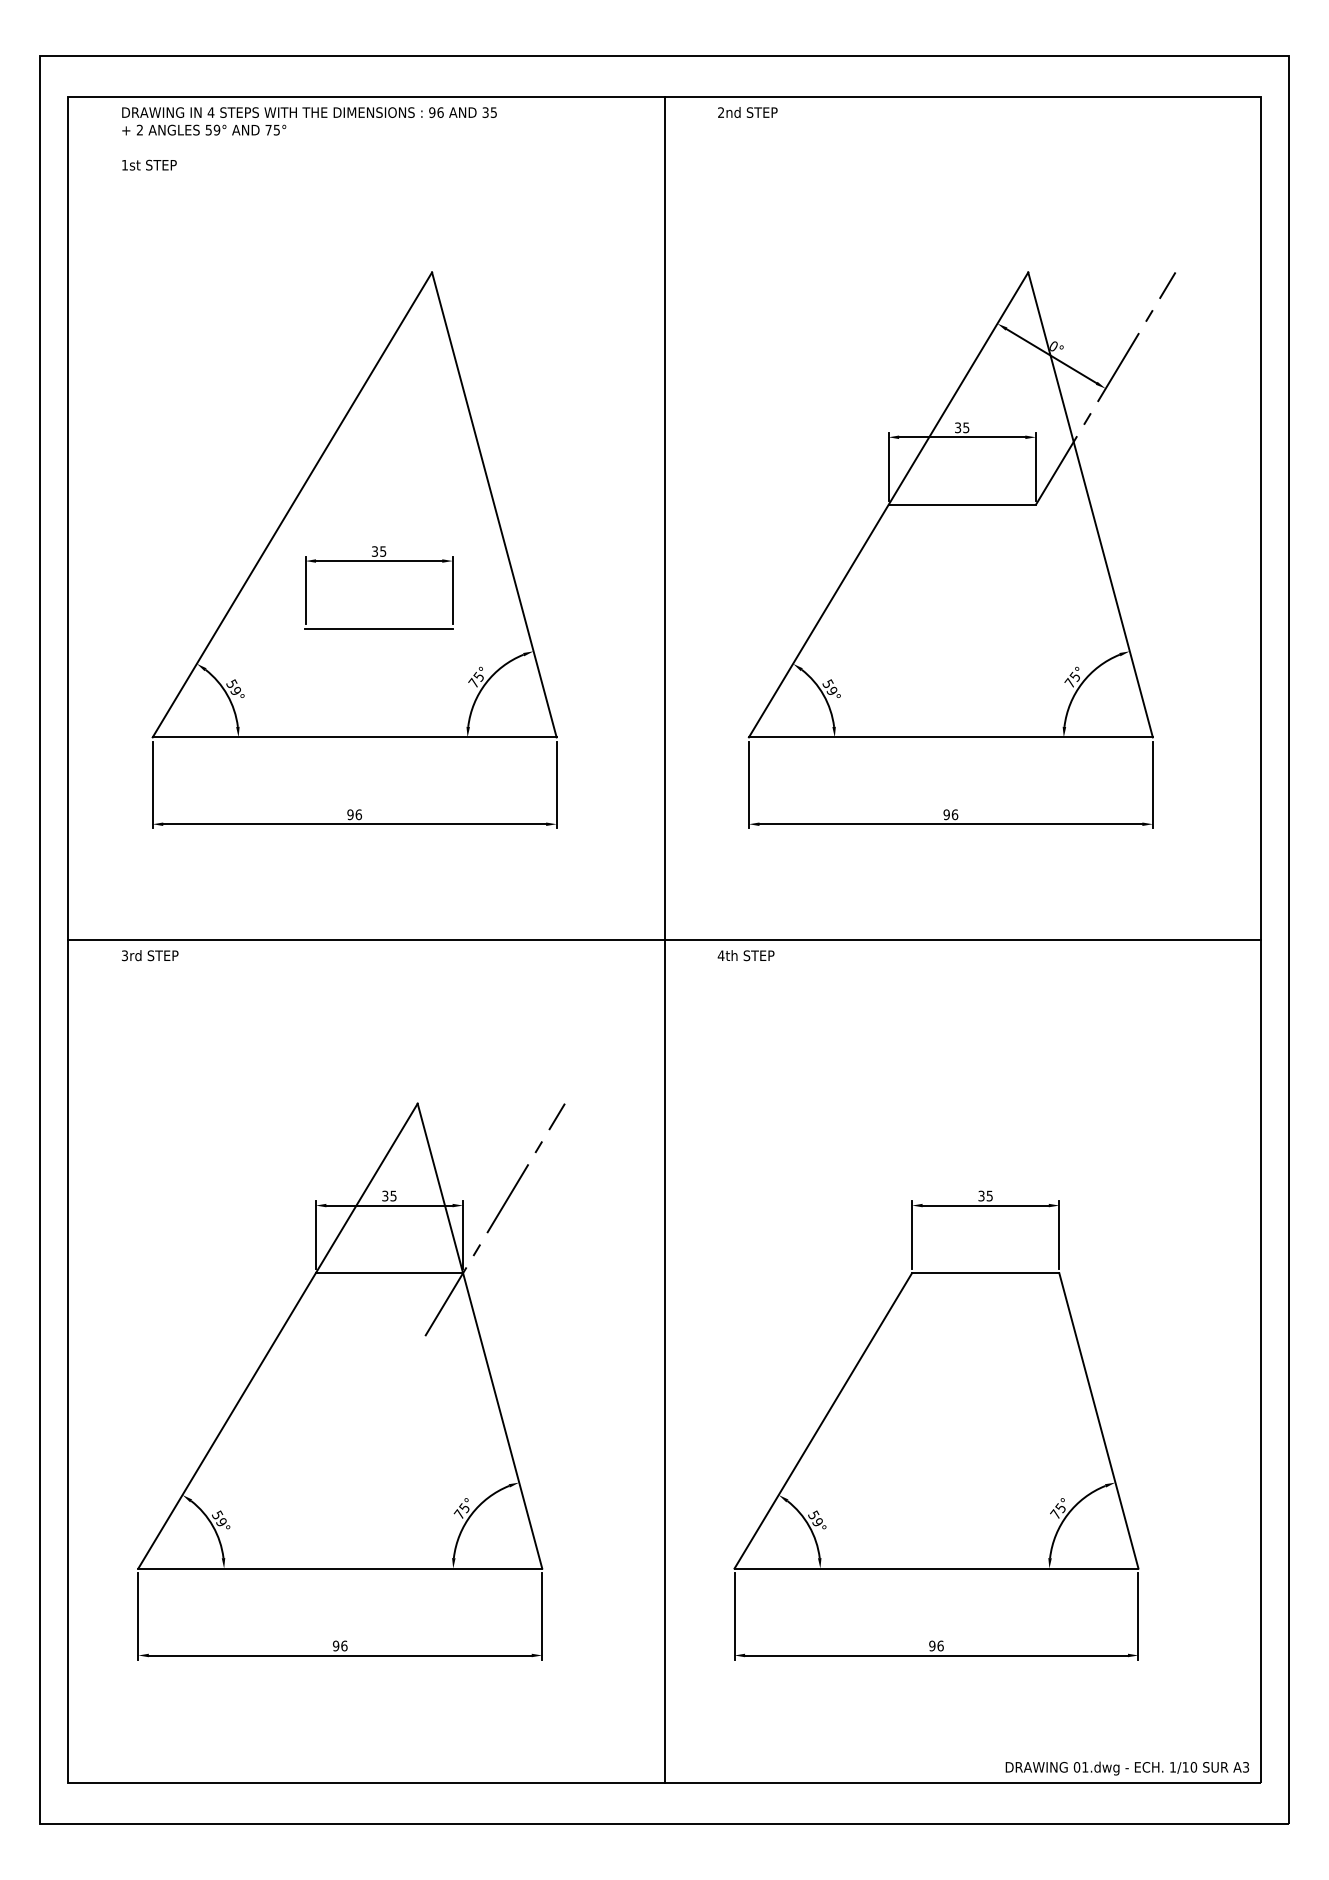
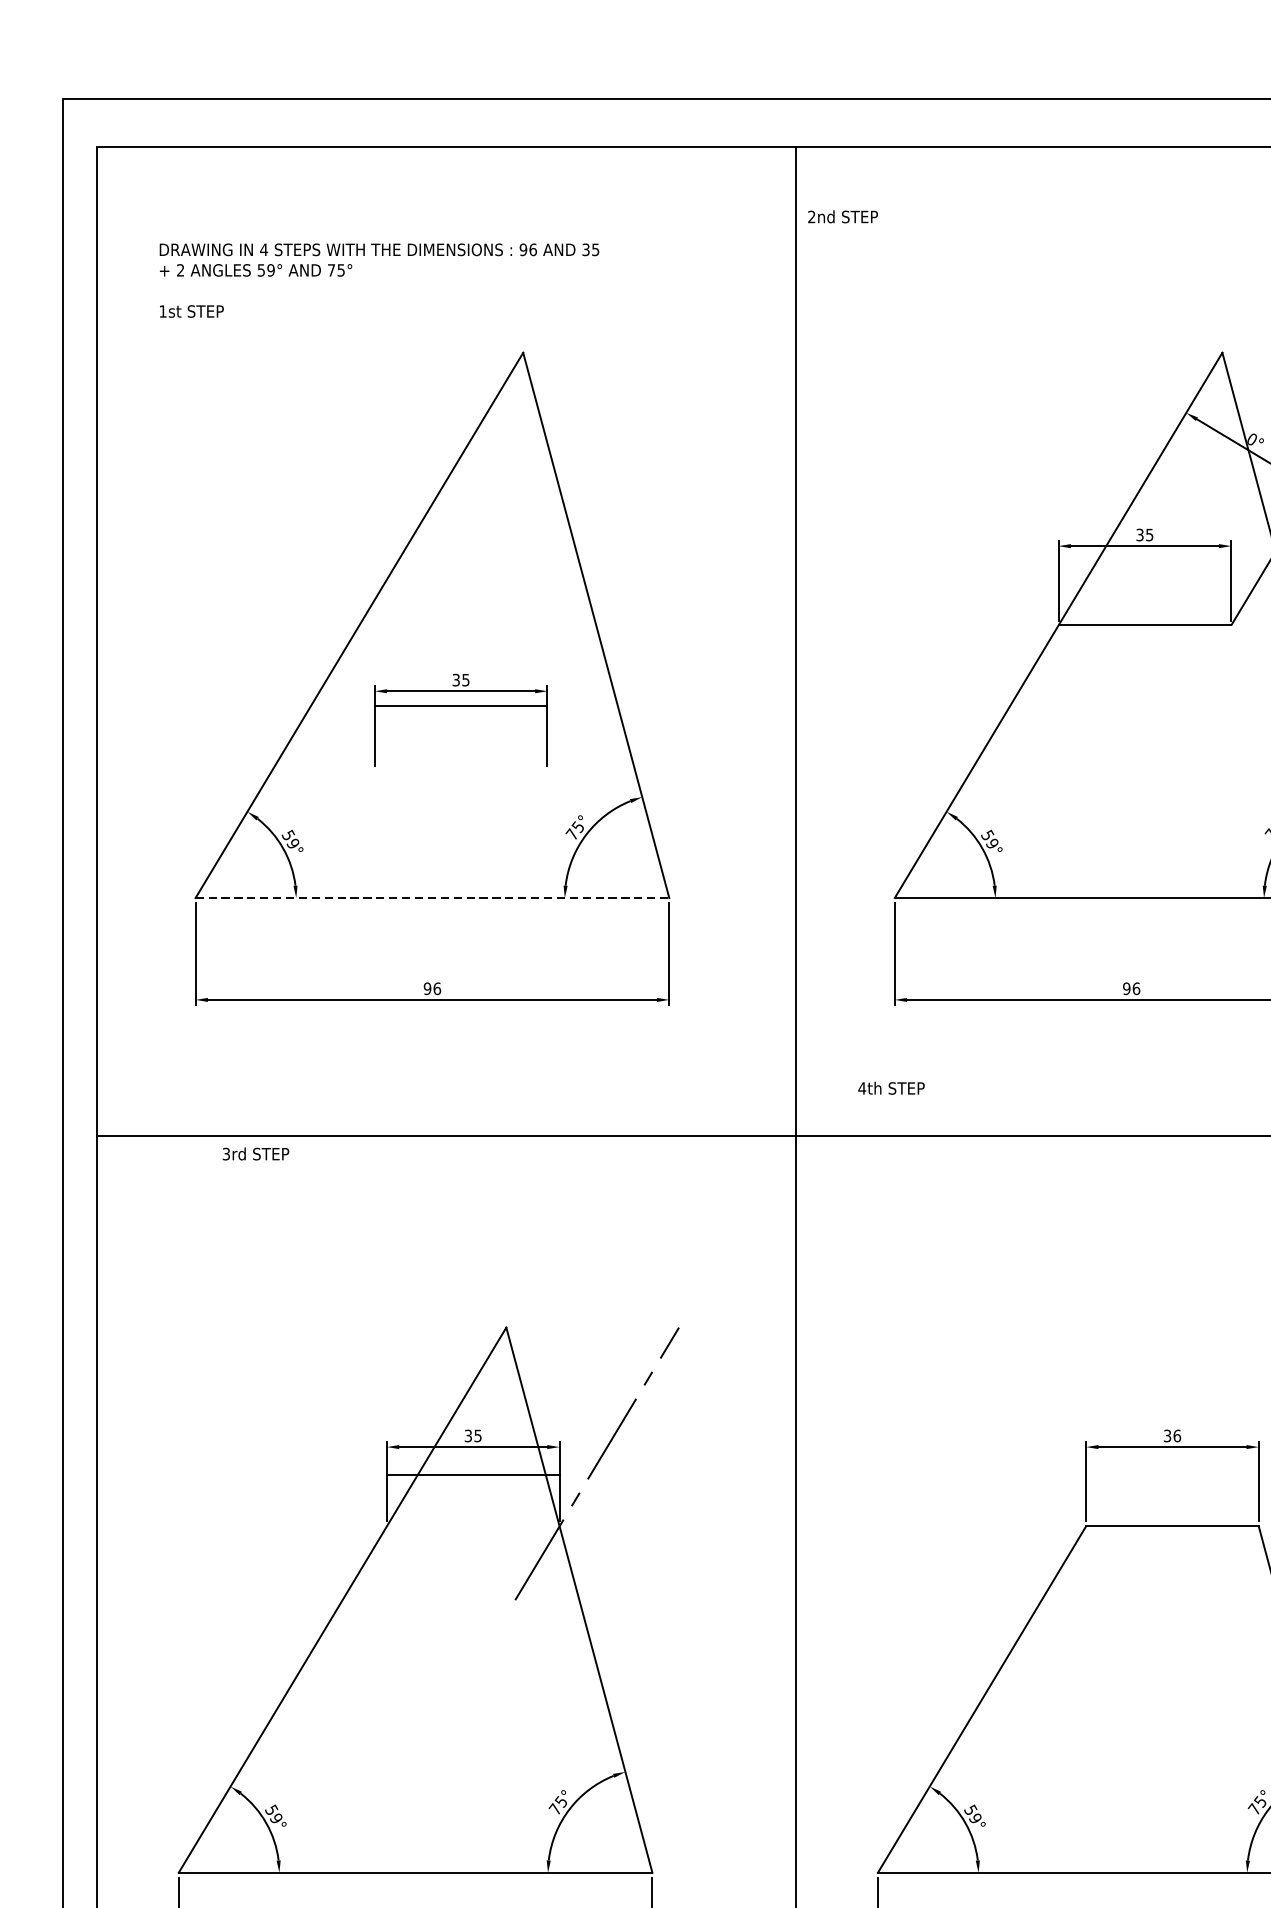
text: (747, 112) -> (842, 216), moved
text: (309, 138) -> (379, 280), moved
line: (378, 628) -> (460, 705), moved
line: (354, 737) -> (432, 898), solid -> dashed
text: (150, 955) -> (256, 1153), moved
text: (745, 955) -> (890, 1088), moved
text: (989, 1195) -> (1176, 1435), 35 -> 36
line: (389, 1273) -> (473, 1475), moved

